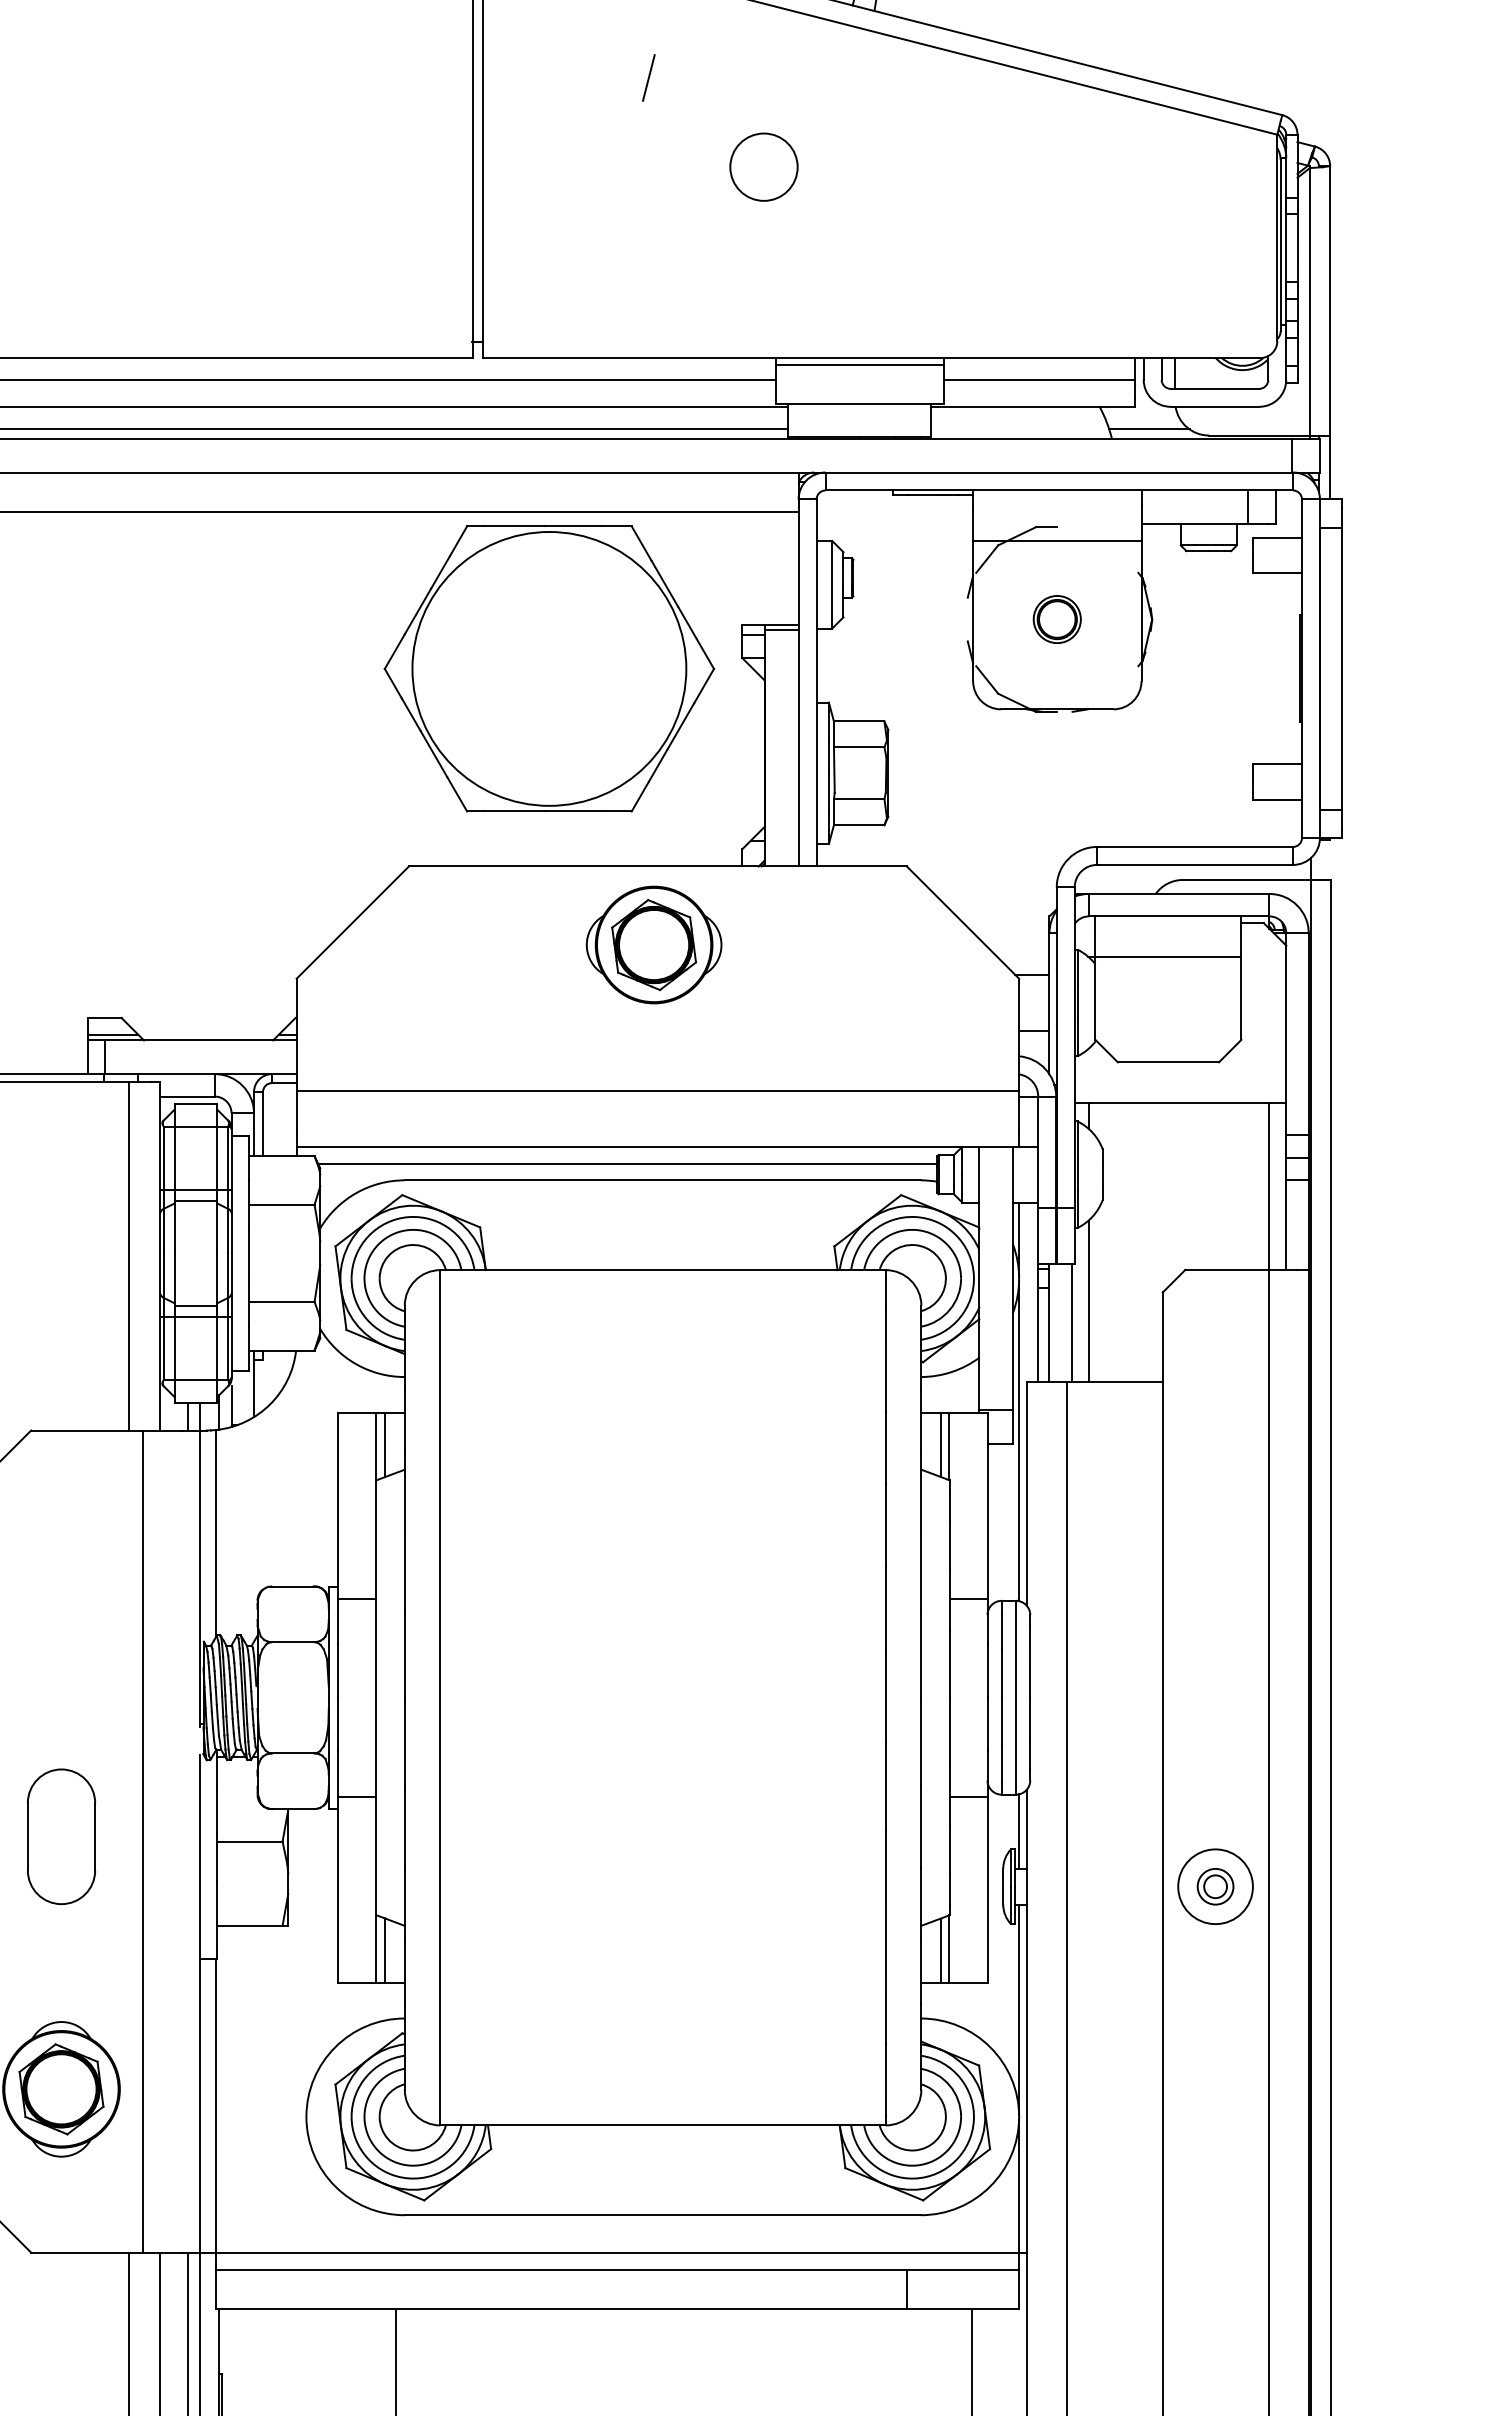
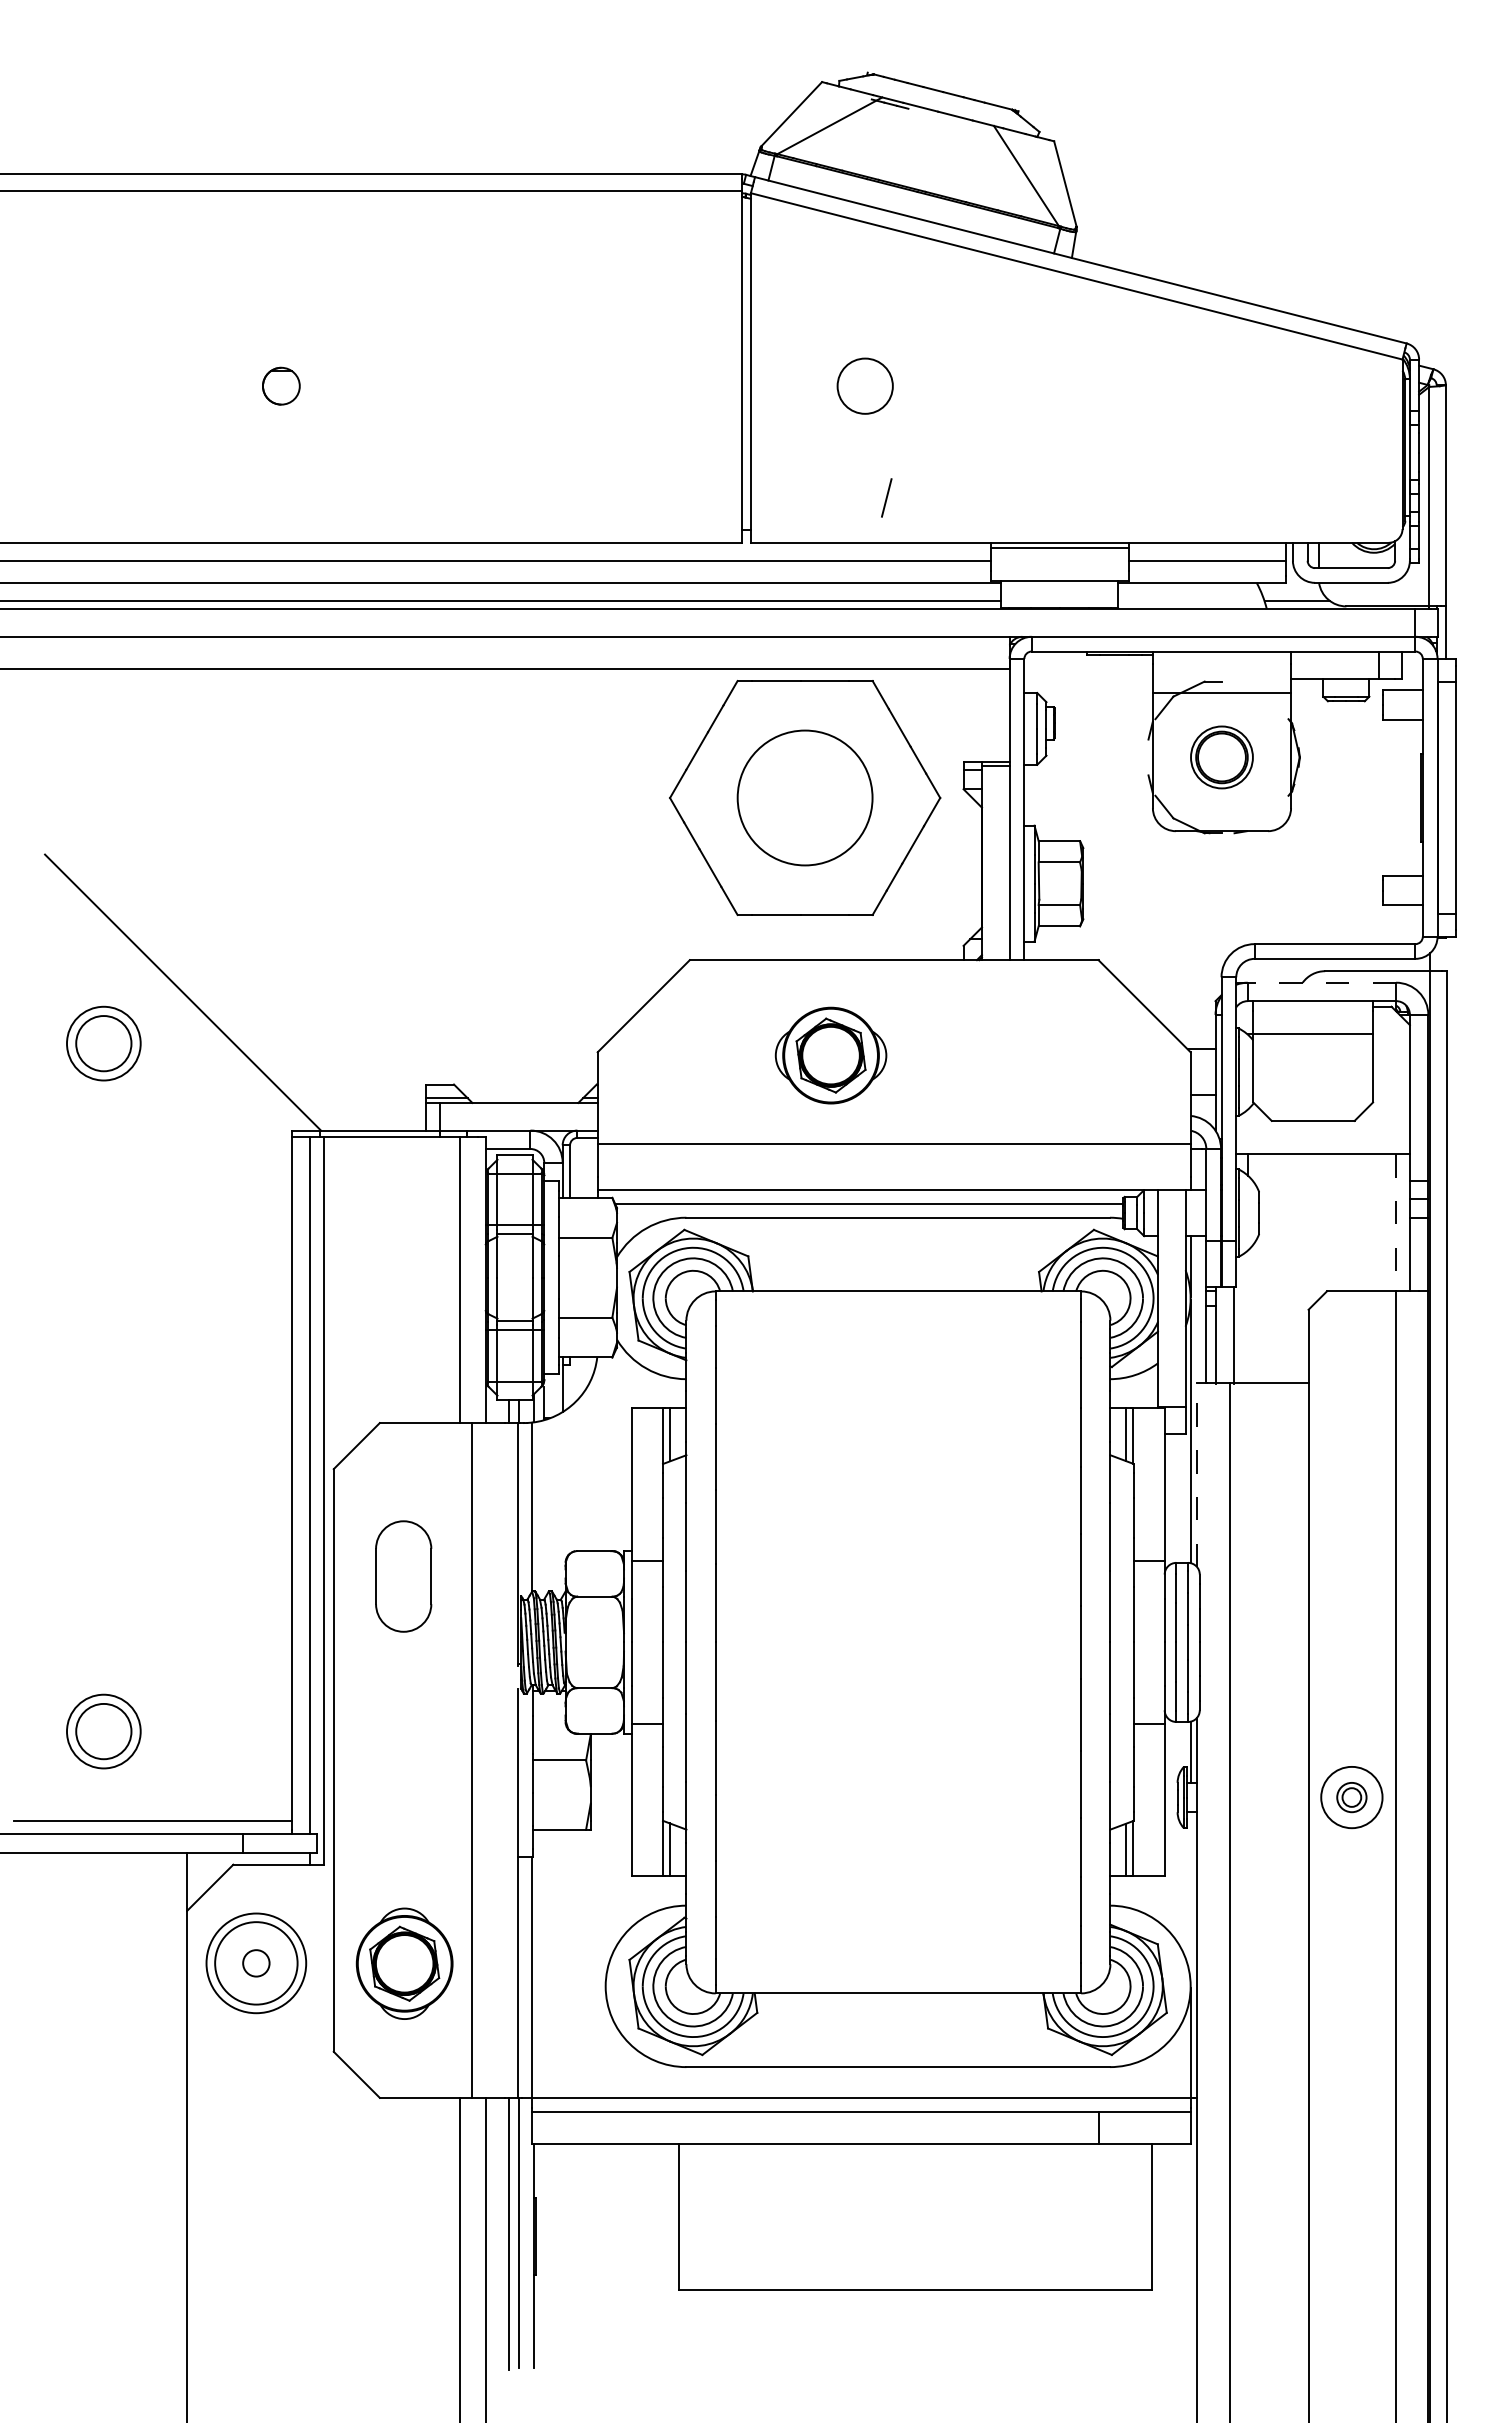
line: (648, 77) -> (886, 497), moved
circle: (763, 166) -> (864, 385), moved
part: (1056, 619) -> (1221, 757), size x1.6
circle: (548, 668) -> (804, 797), size x0.6
line: (1178, 893) -> (1321, 982), solid -> dashed
part: (653, 944) -> (830, 1055), moved
line: (1269, 1186) -> (1396, 1222), solid -> dashed
line: (1088, 1300) -> (1247, 1316), removed
line: (1027, 1494) -> (1197, 1475), solid -> dashed
part: (61, 1836) -> (403, 1576), moved
line: (1018, 2009) -> (1190, 1898), removed

